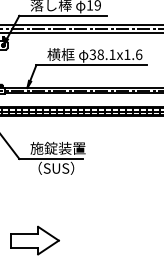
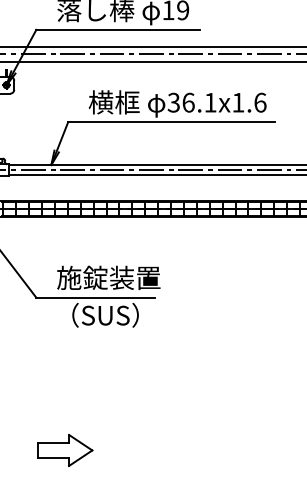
text: (100, 54) -> (188, 102), 38.1x1.6 -> 36.1x1.6
part: (34, 240) -> (64, 450), size x0.6

